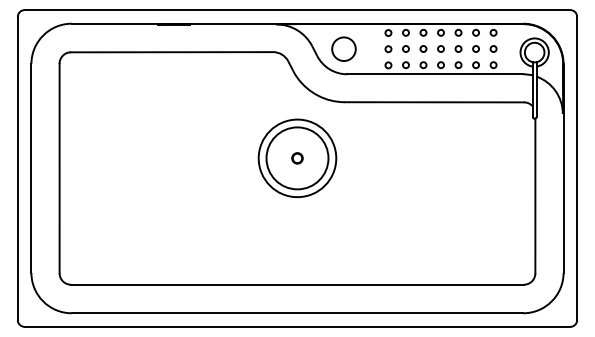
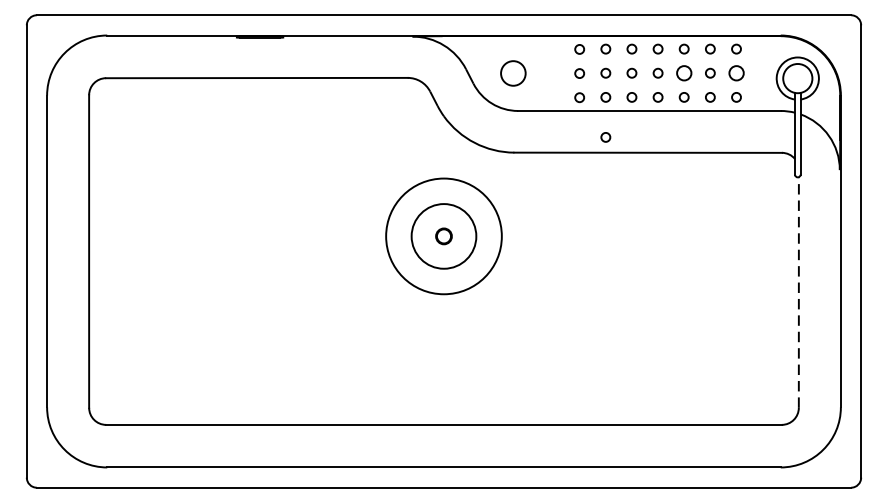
circle: (343, 48) -> (512, 72), size x0.7
circle: (458, 48) -> (684, 72), size x1.6
circle: (493, 48) -> (736, 72), size x1.6
circle: (405, 91) -> (605, 136), added
circle: (297, 158) -> (444, 236), size x0.7
line: (535, 195) -> (799, 291), solid -> dashed

